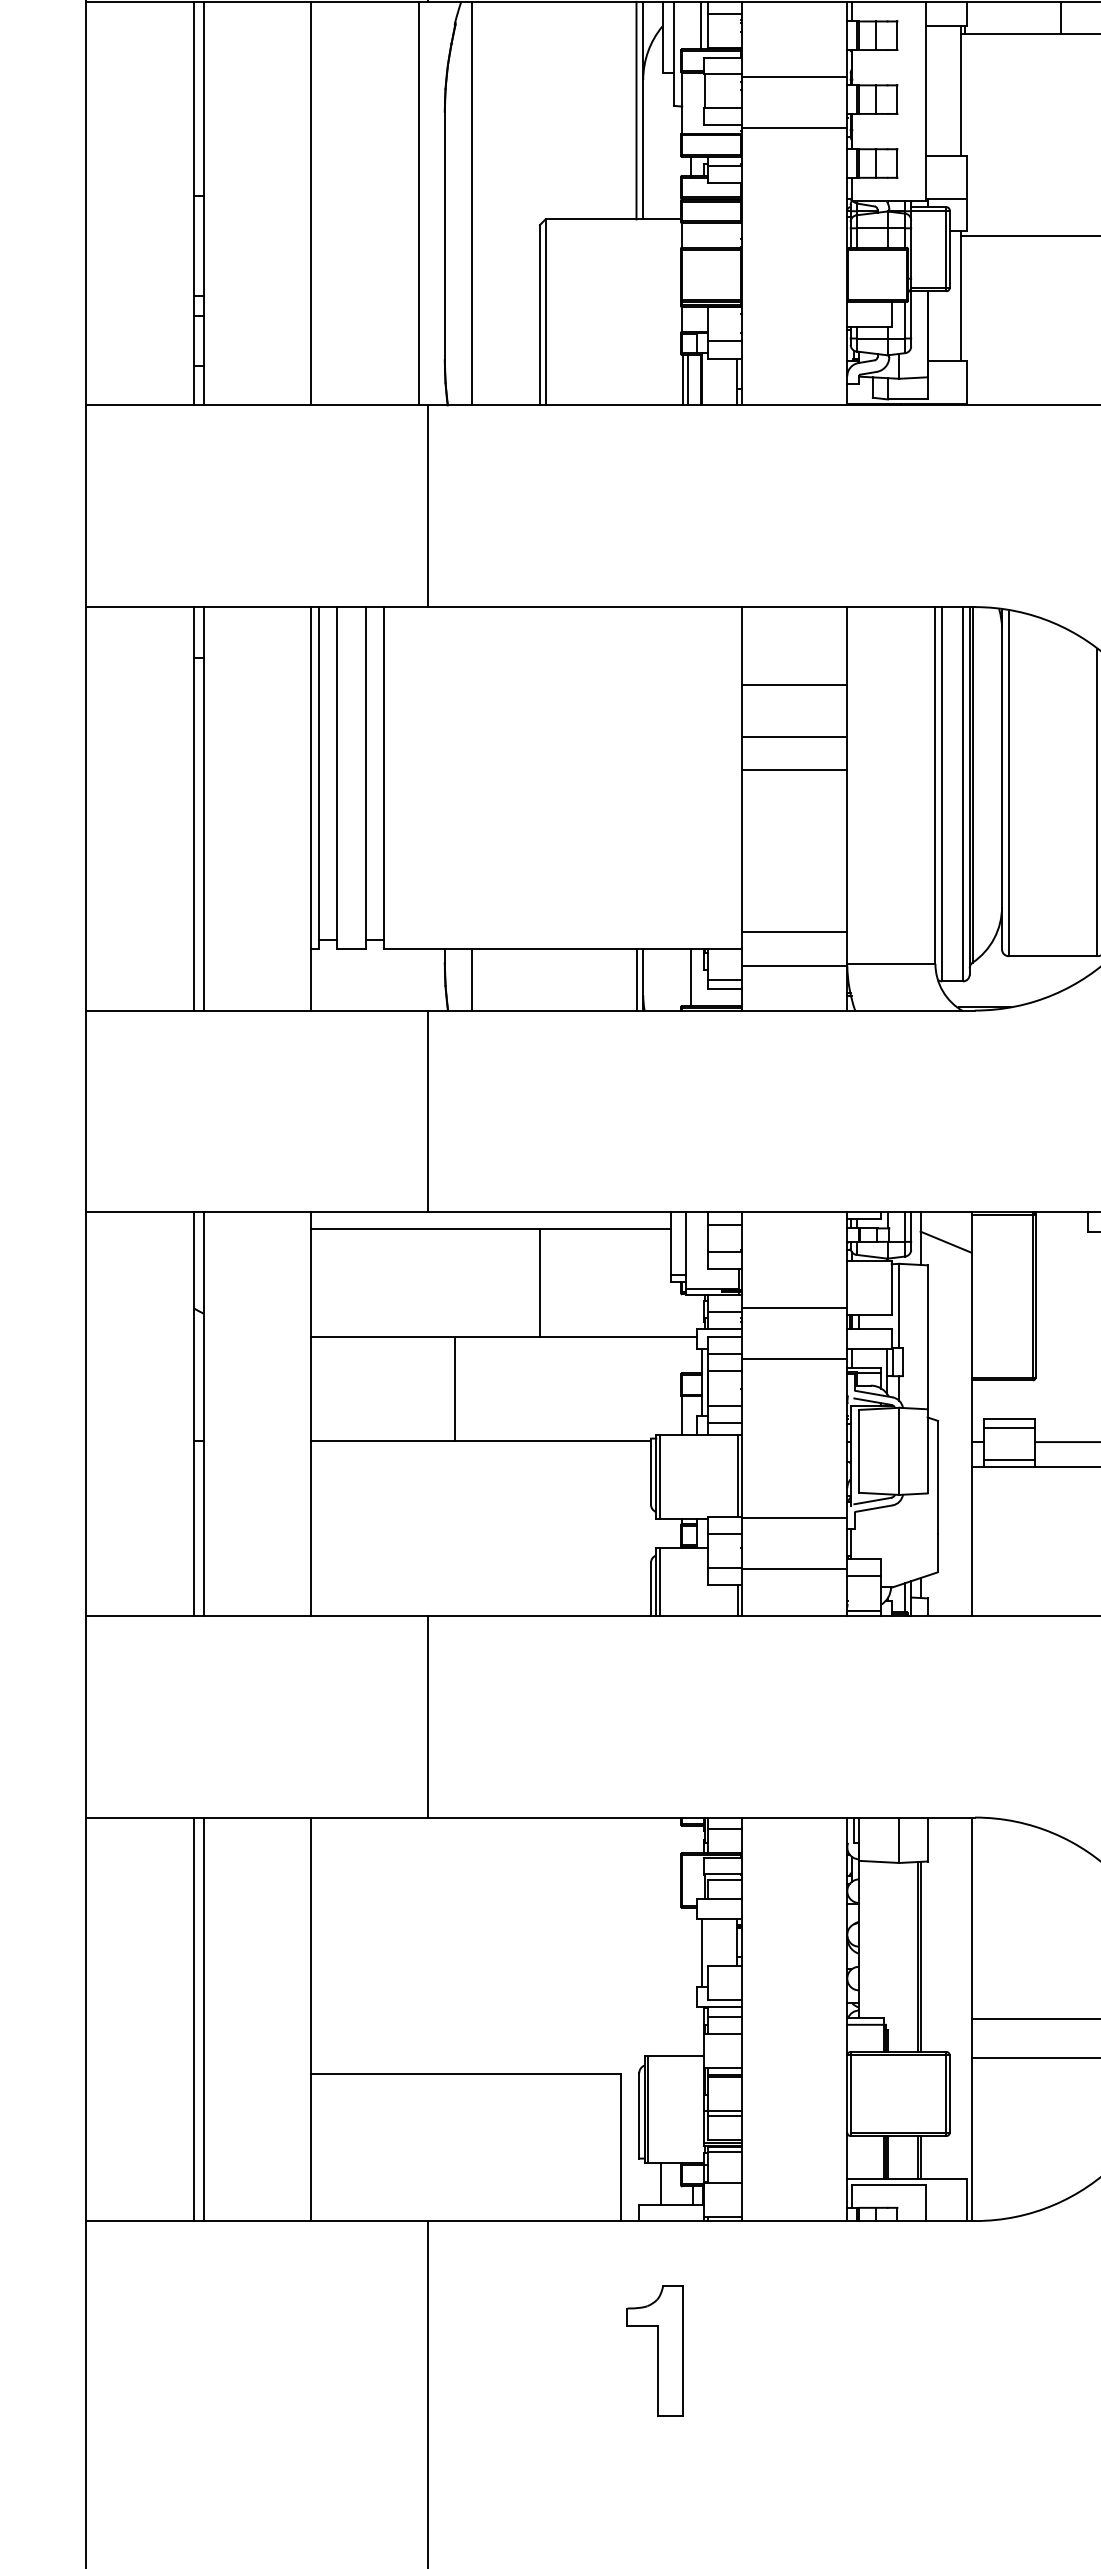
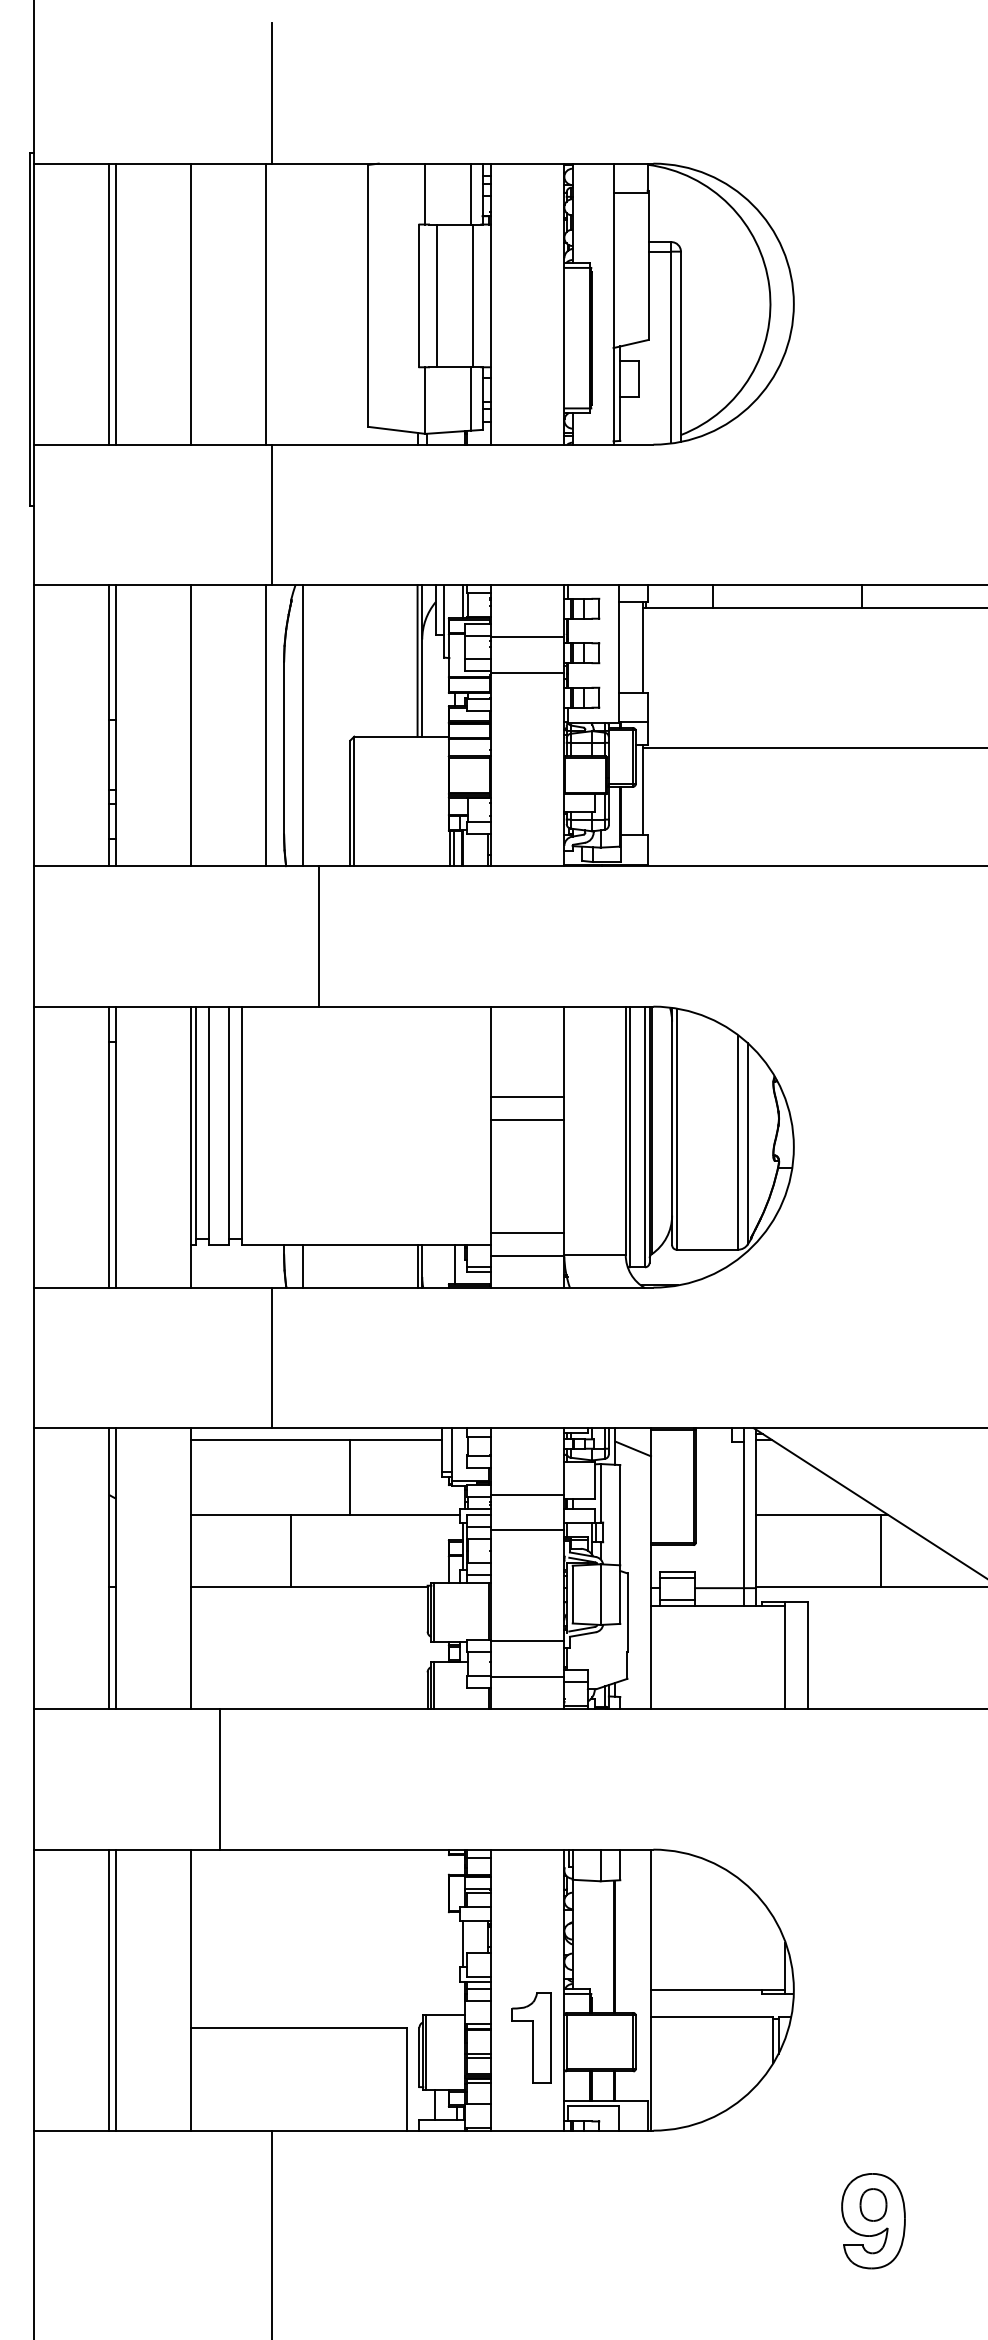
line: (428, 506) -> (319, 936), moved
line: (794, 685) -> (527, 1061), removed
line: (428, 1716) -> (220, 1779), moved
part: (655, 2350) -> (531, 2037), moved

